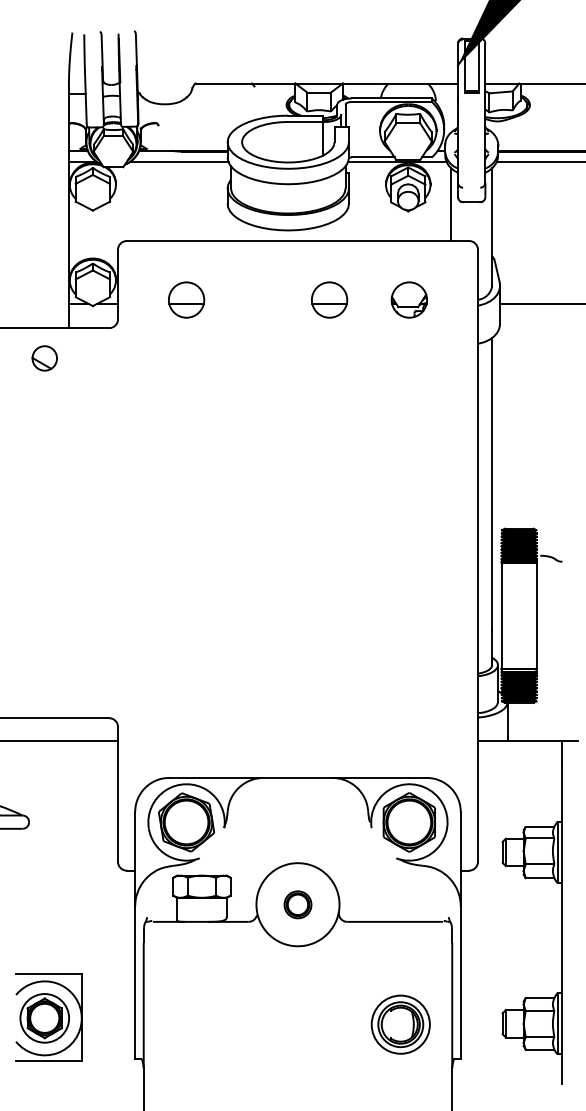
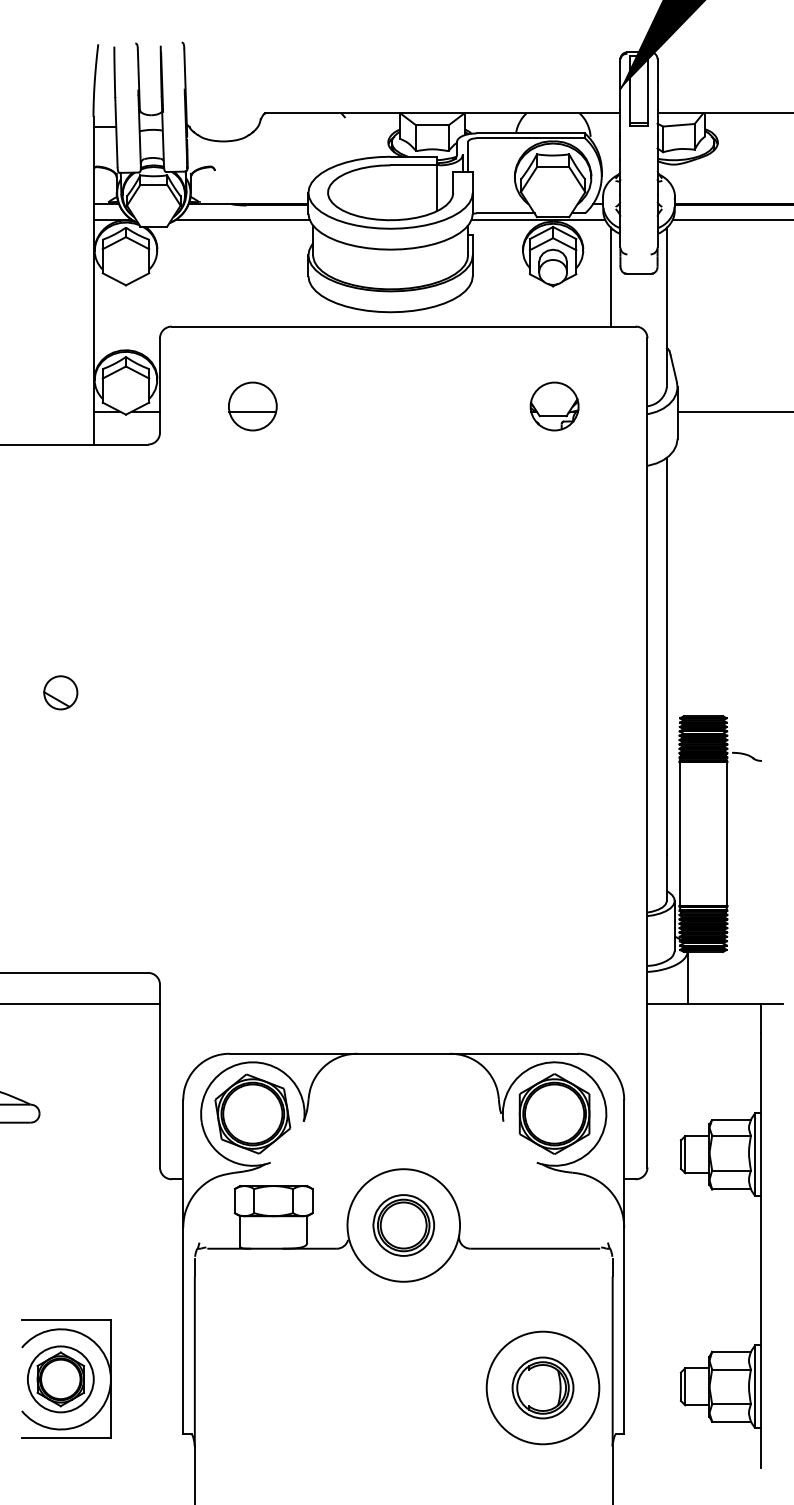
part: (329, 299) -> (446, 405), removed
part: (44, 358) -> (60, 692), moved
part: (297, 904) -> (403, 1225), size x1.67
circle: (400, 1024) -> (542, 1387), size x1.43

